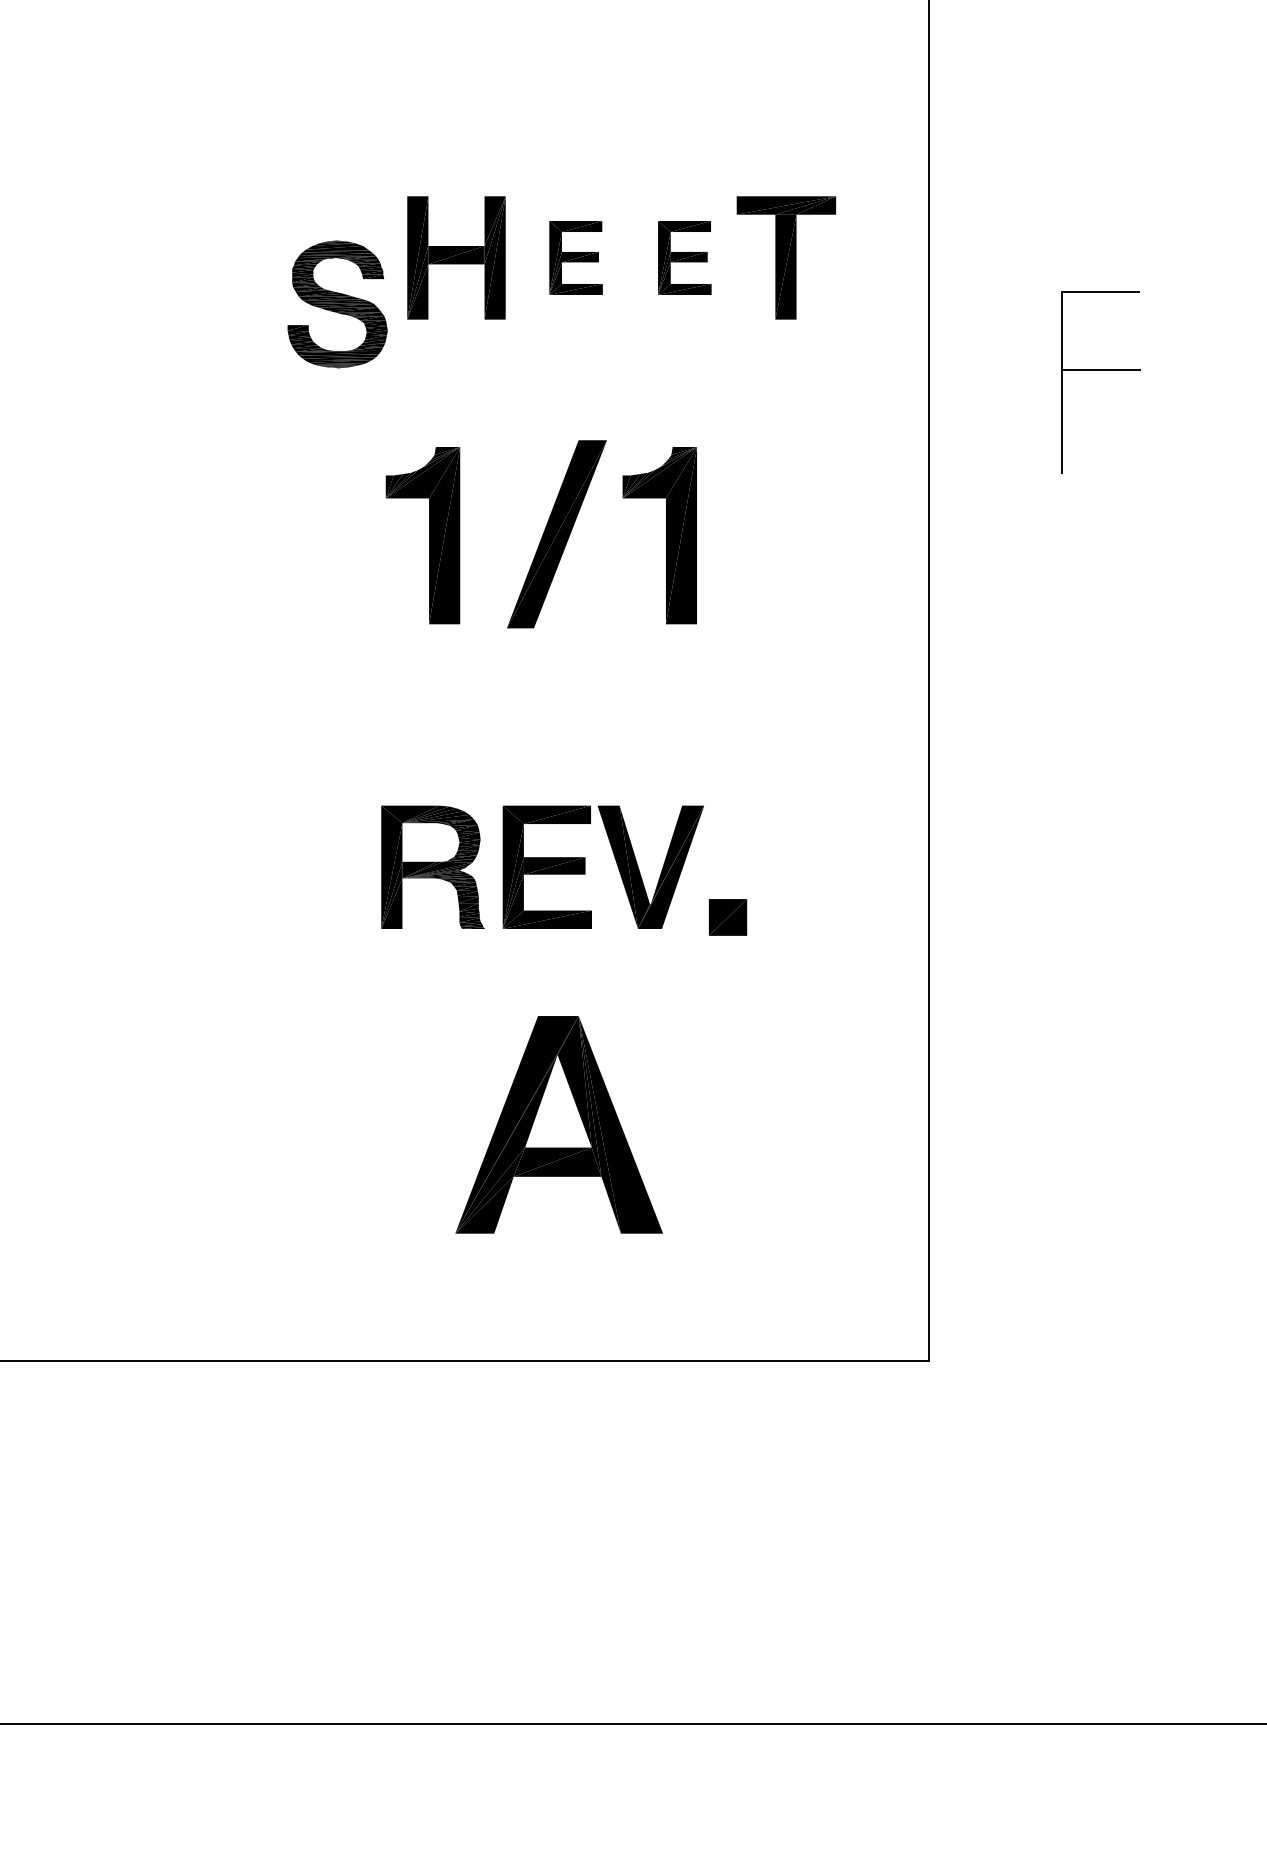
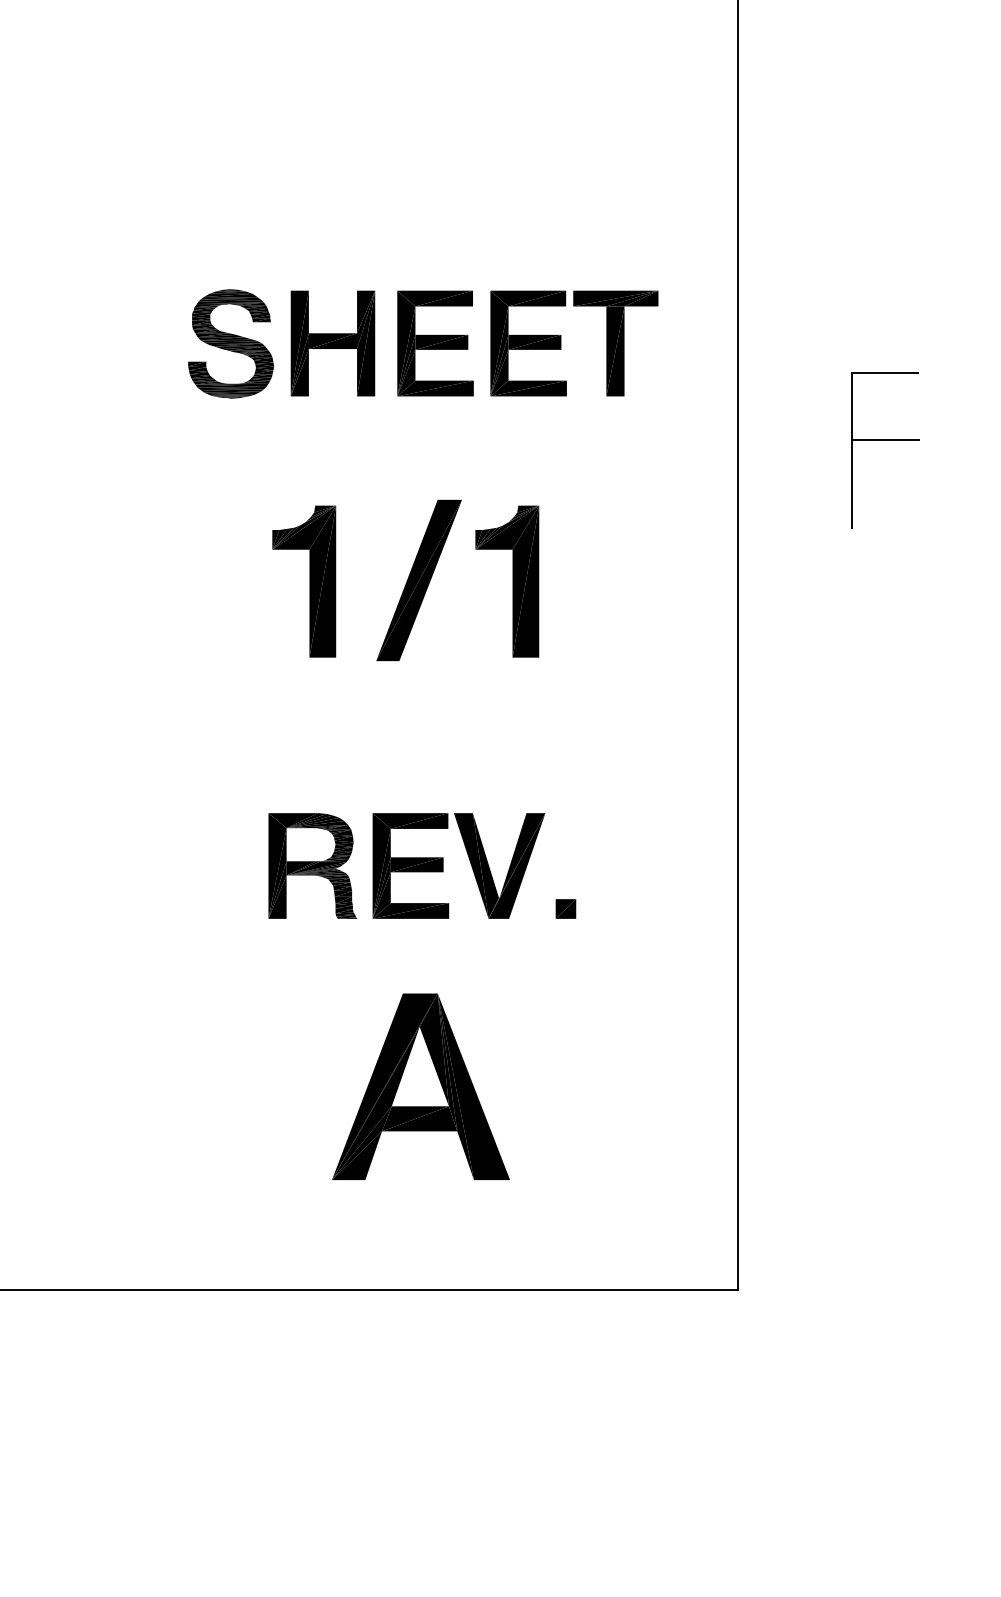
part: (575, 257) -> (435, 343), size x1.67
part: (684, 257) -> (528, 343), size x1.67
part: (337, 304) -> (230, 344), moved
part: (728, 917) -> (566, 909), size x0.62

